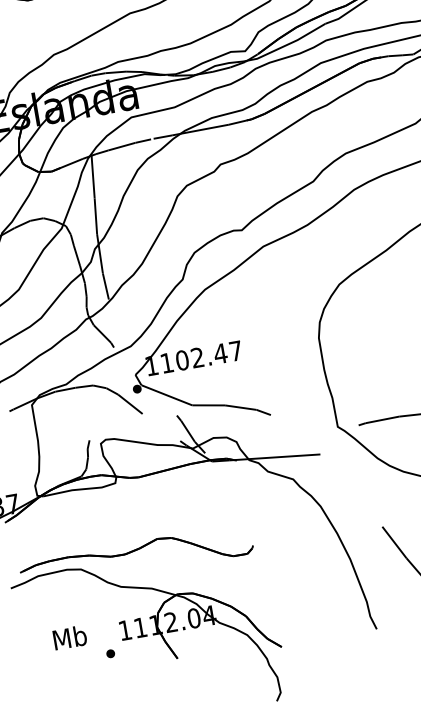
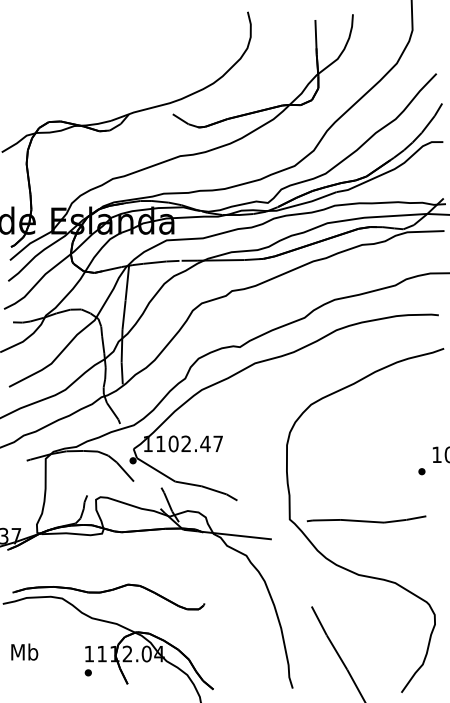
text: (69, 637) -> (24, 651), moved
part: (109, 653) -> (87, 672), moved

